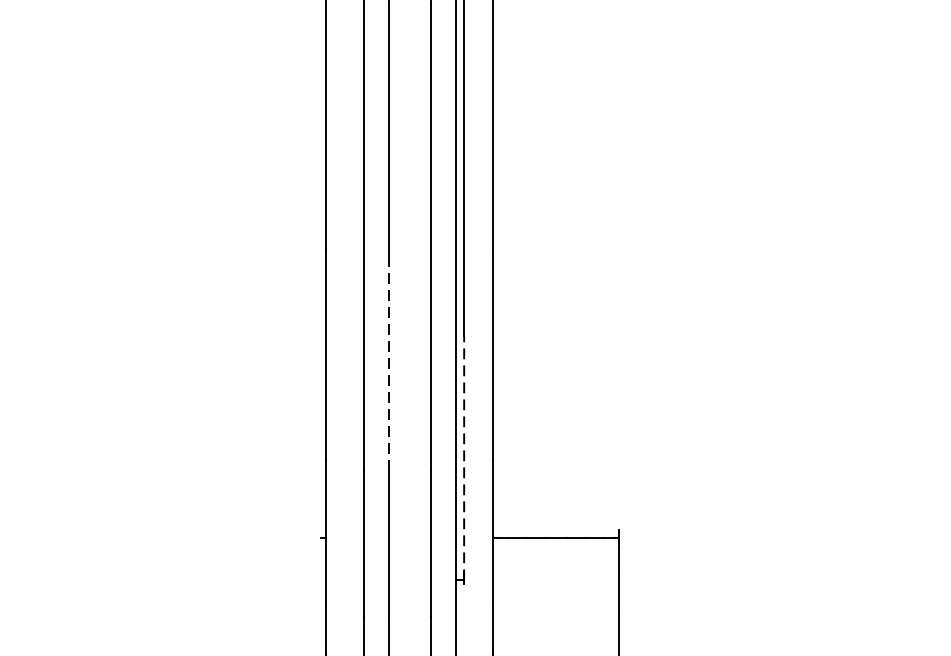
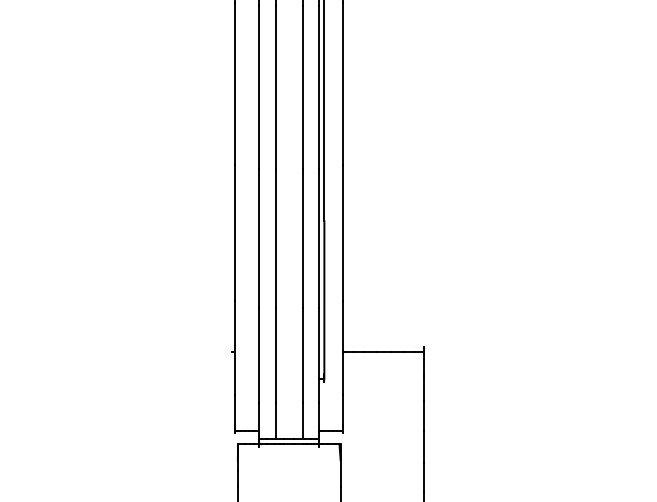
line: (388, 364) -> (275, 239), dashed -> solid
line: (464, 458) -> (324, 300), dashed -> solid

